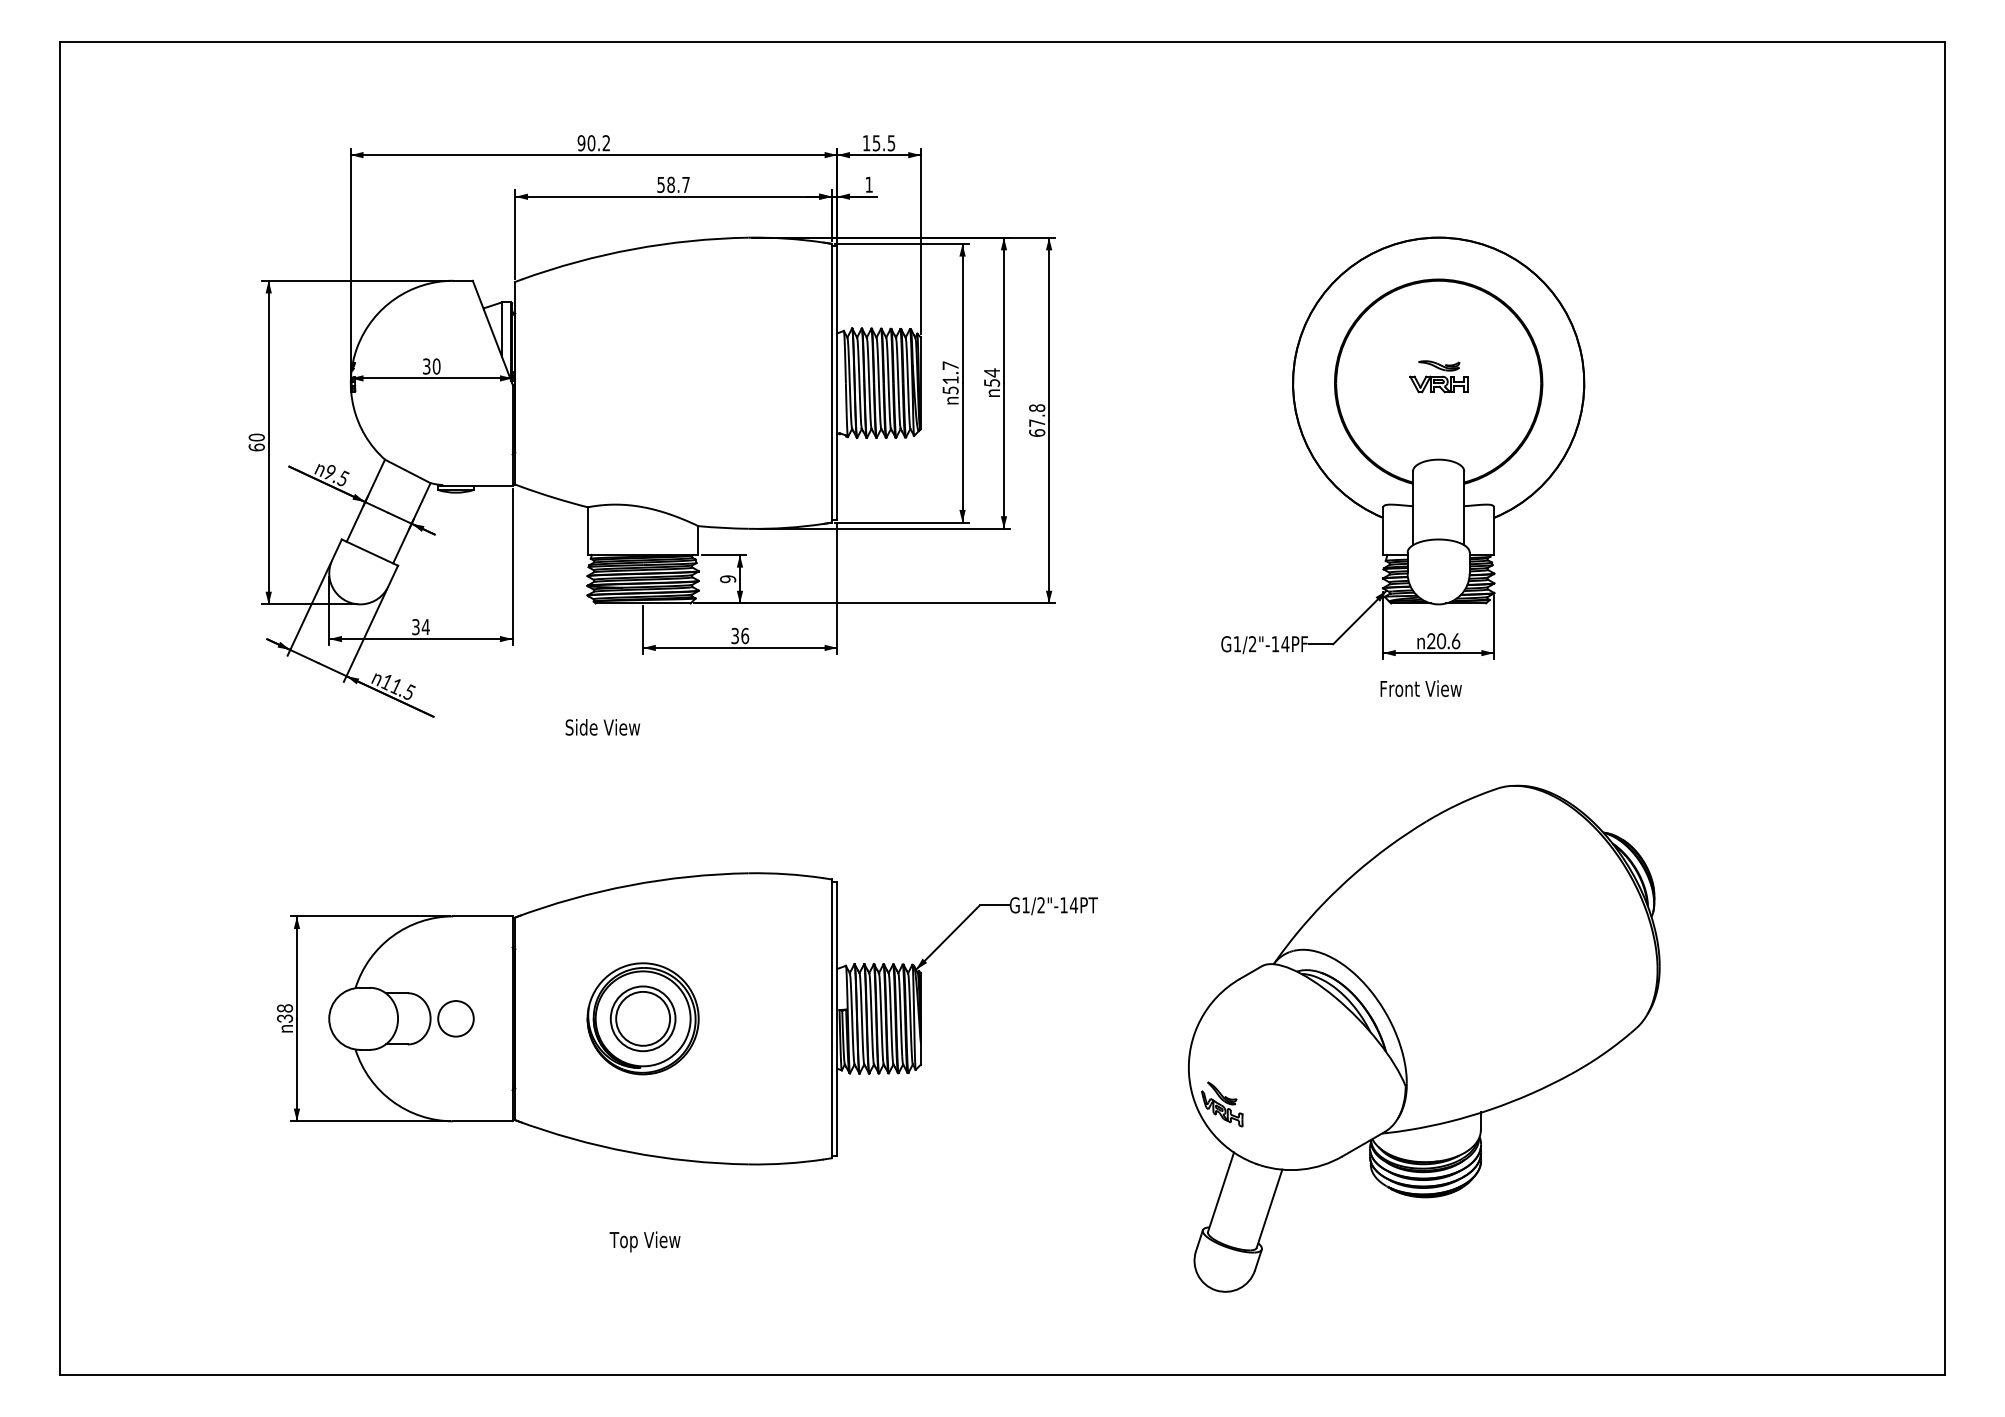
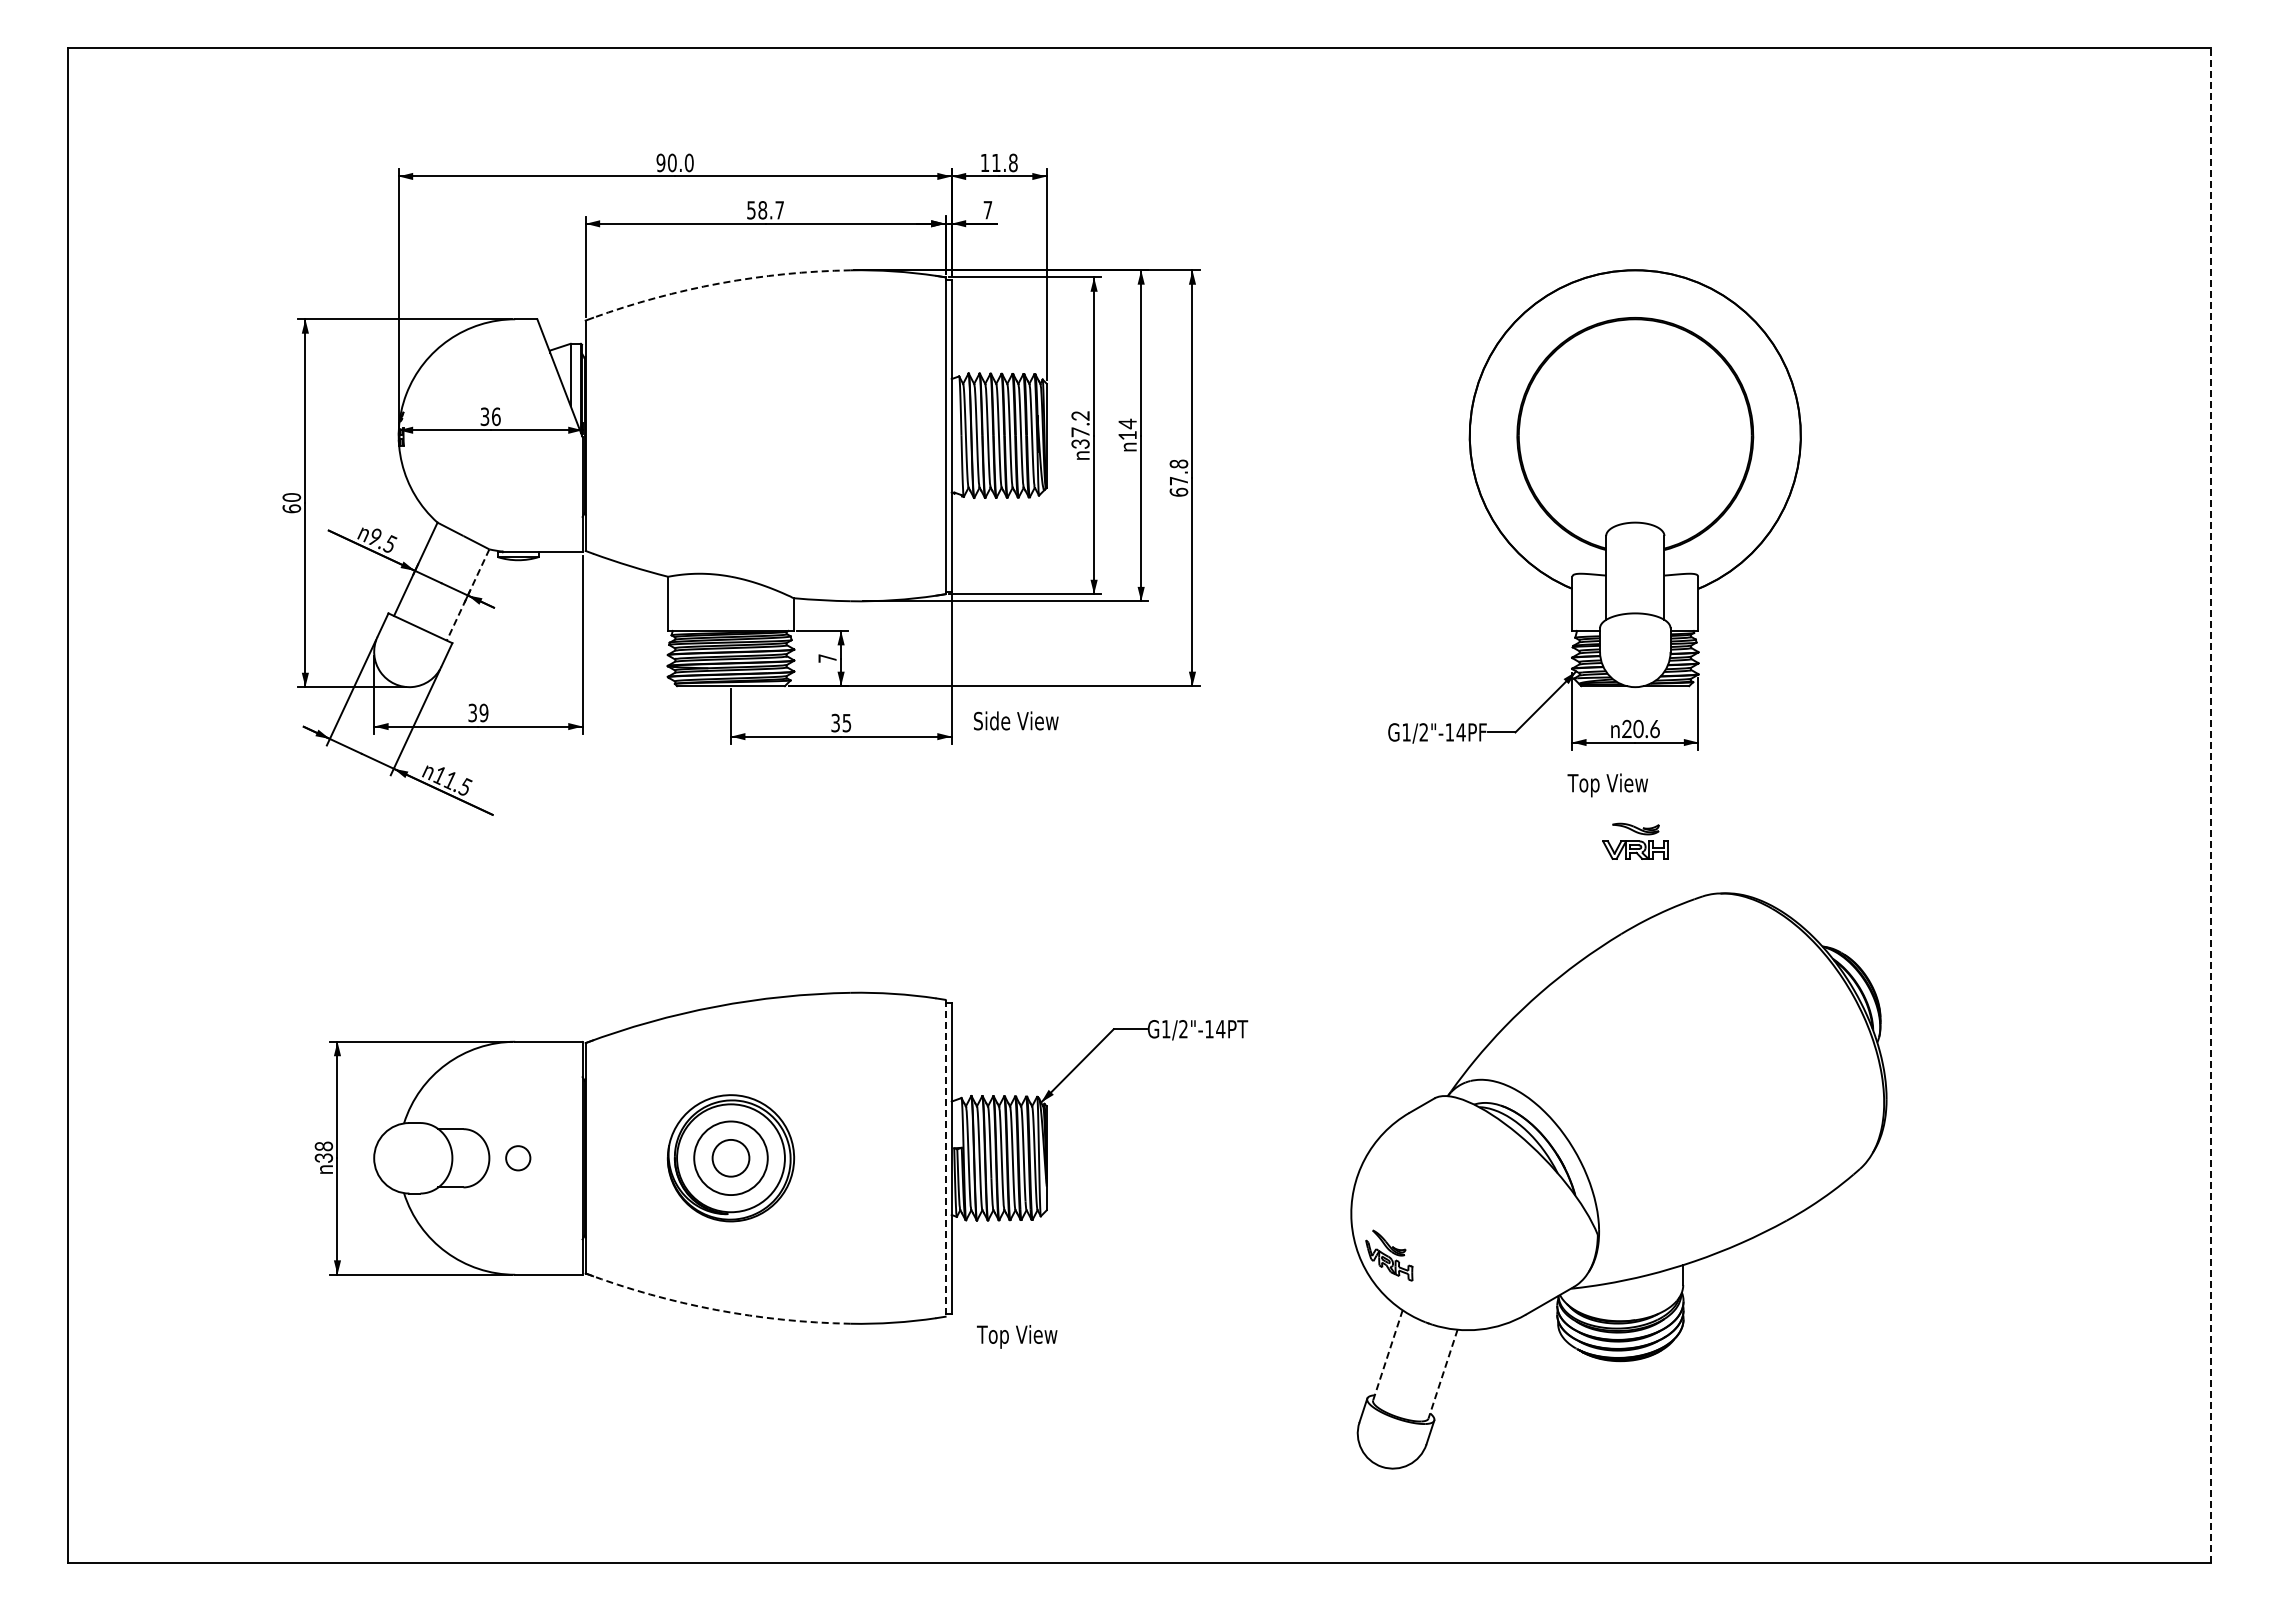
text: (605, 142) -> (688, 162), 90.2 -> 90.0
text: (883, 142) -> (1004, 162), 15.5 -> 11.8
text: (868, 185) -> (987, 210), 1 -> 7
arc: (633, 249) -> (719, 283), solid -> dashed
text: (436, 366) -> (496, 416), 30 -> 36
part: (1438, 375) -> (1635, 840), moved
text: (950, 377) -> (1080, 429), 51.7 -> 37.2
text: (991, 383) -> (1127, 435), 54 -> 14
line: (411, 523) -> (467, 595), solid -> dashed
text: (728, 579) -> (827, 658), 9 -> 7
text: (425, 626) -> (483, 712), 34 -> 39
text: (744, 635) -> (846, 722), 36 -> 35
text: (1420, 690) -> (1614, 785), Front View -> Top View
line: (1944, 708) -> (2210, 805), solid -> dashed
text: (603, 726) -> (1016, 720), moved
circle: (642, 1018) -> (730, 1157), size x0.6
circle: (456, 1019) -> (518, 1158), size x0.6
line: (831, 1019) -> (945, 1158), solid -> dashed
arc: (630, 1151) -> (716, 1309), solid -> dashed
line: (1220, 1192) -> (1387, 1355), solid -> dashed
line: (1269, 1209) -> (1443, 1374), solid -> dashed
text: (645, 1241) -> (1017, 1336), moved

